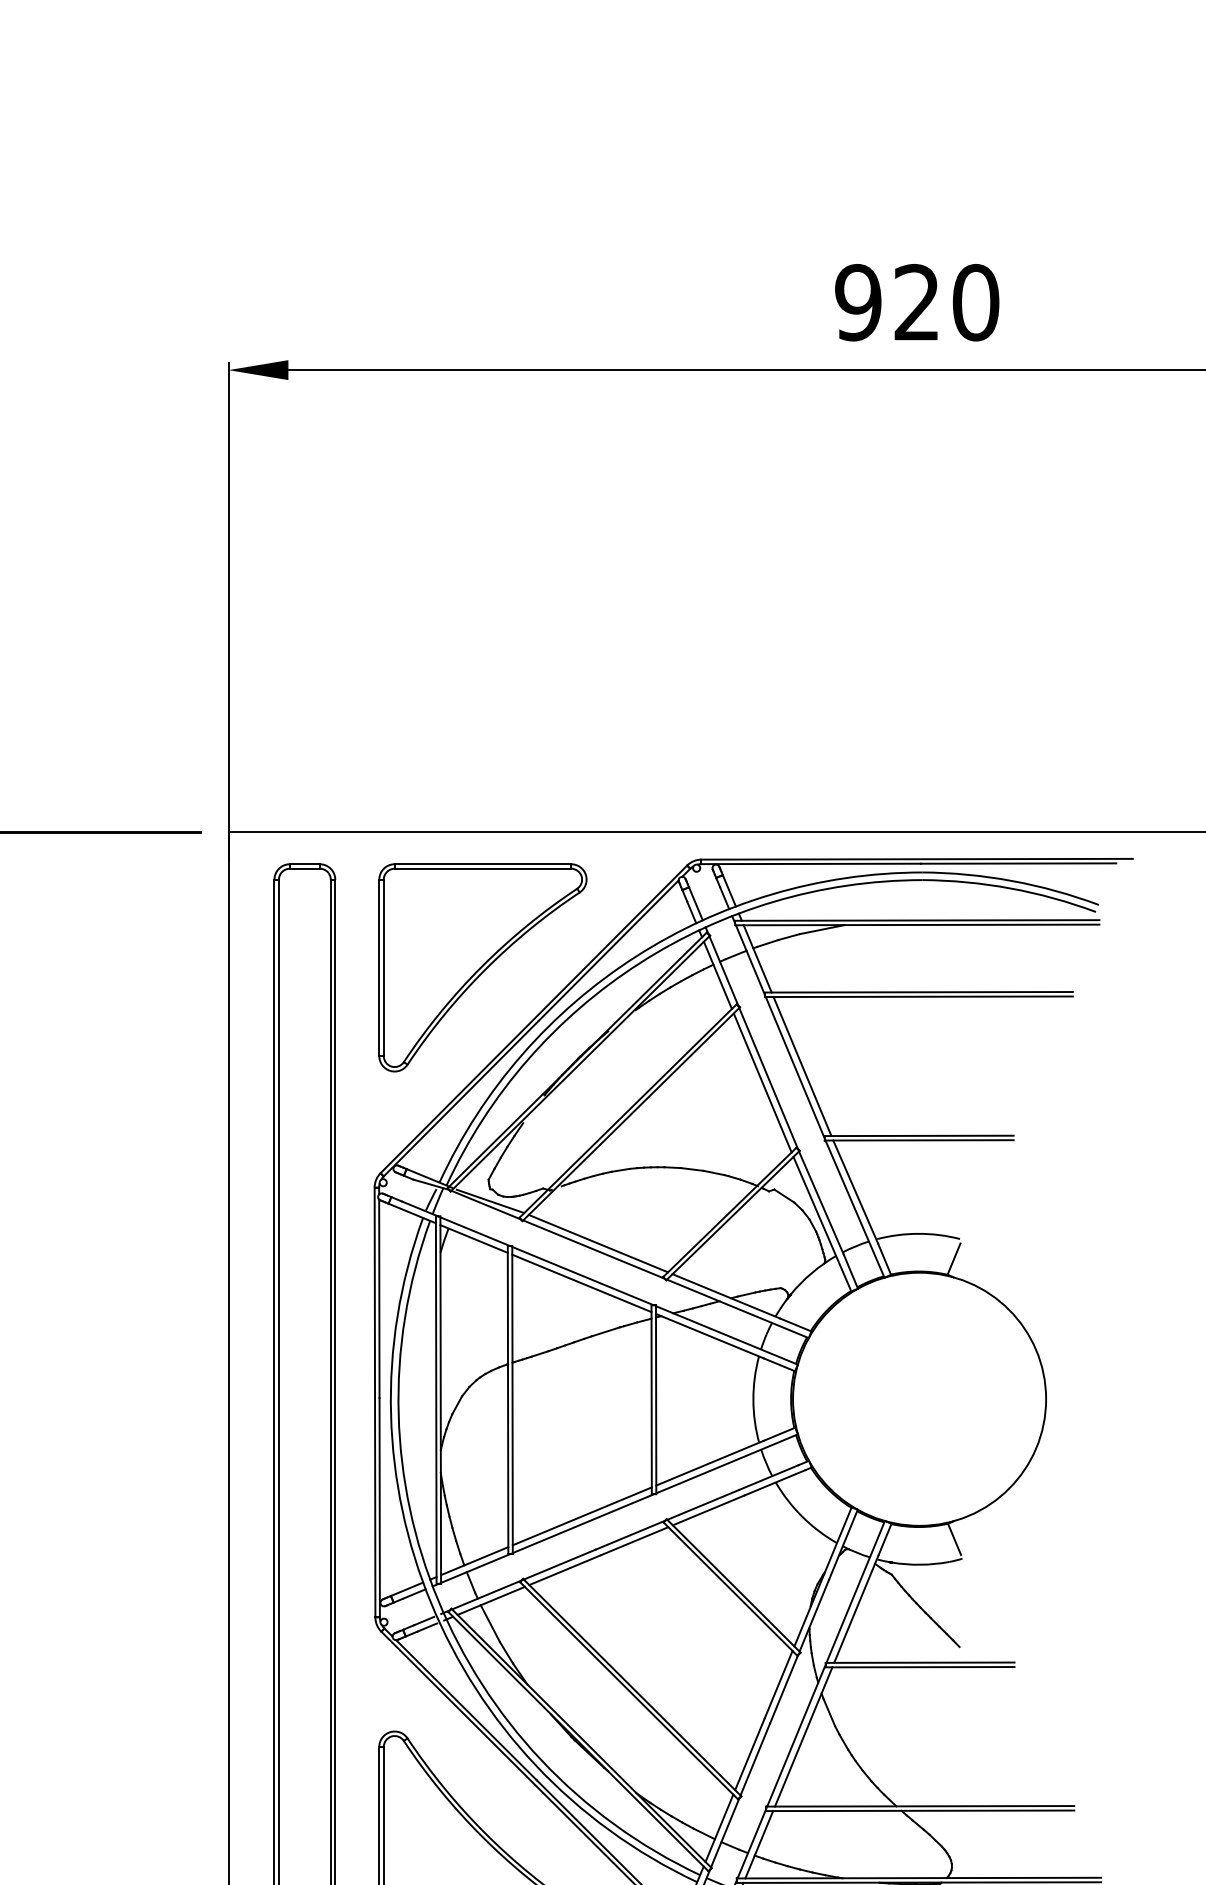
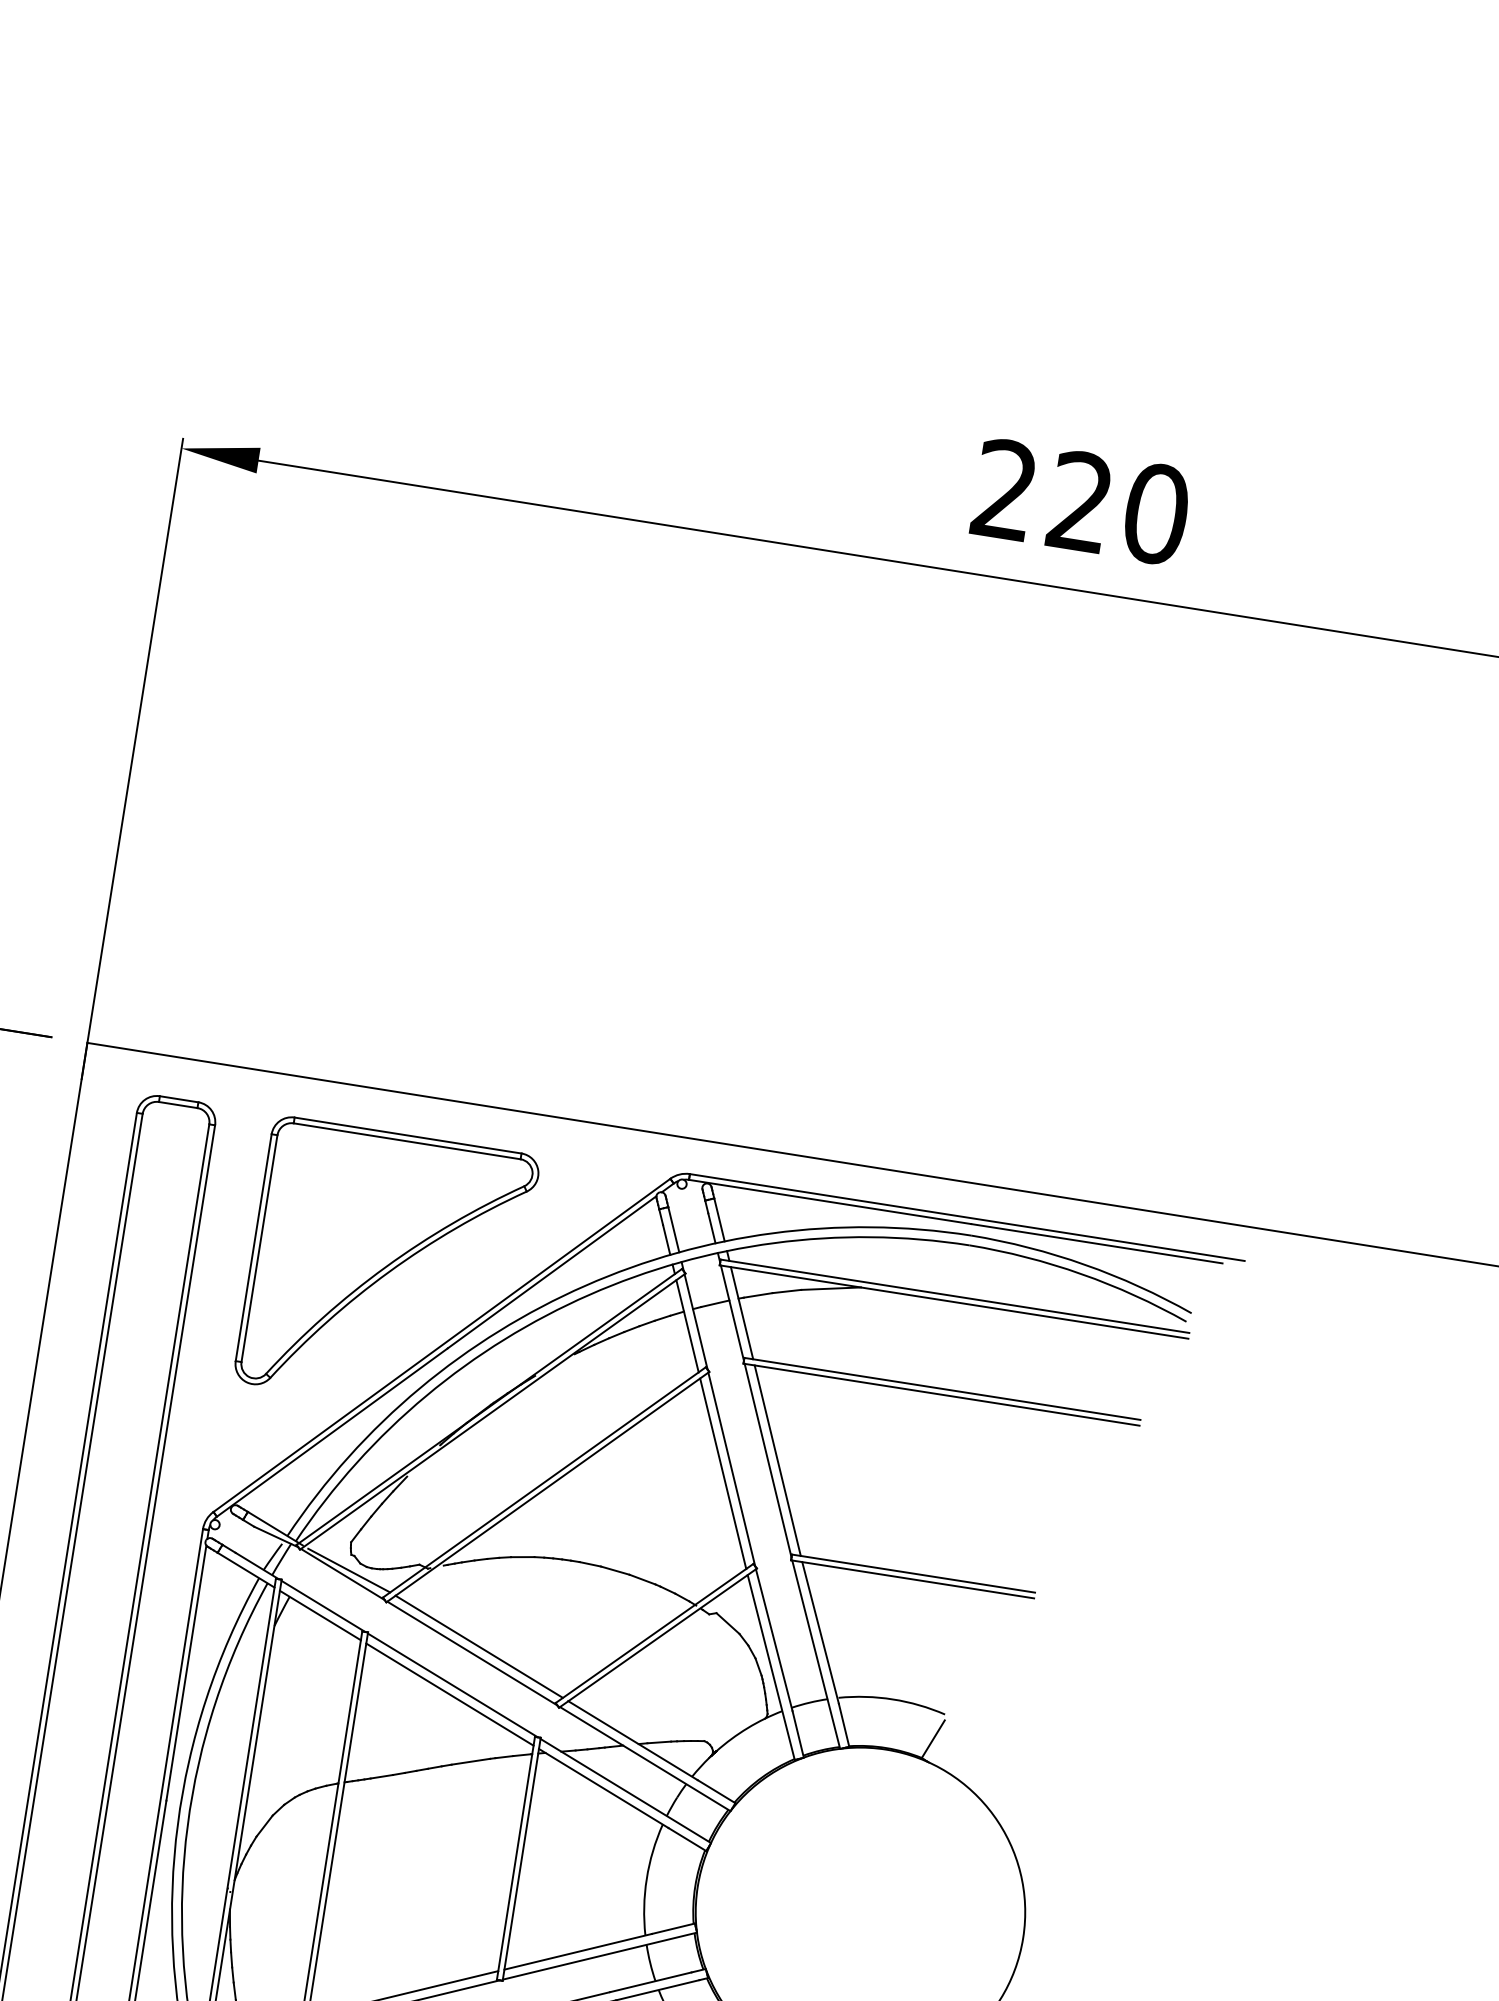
text: (858, 302) -> (1005, 489), 920 -> 220

